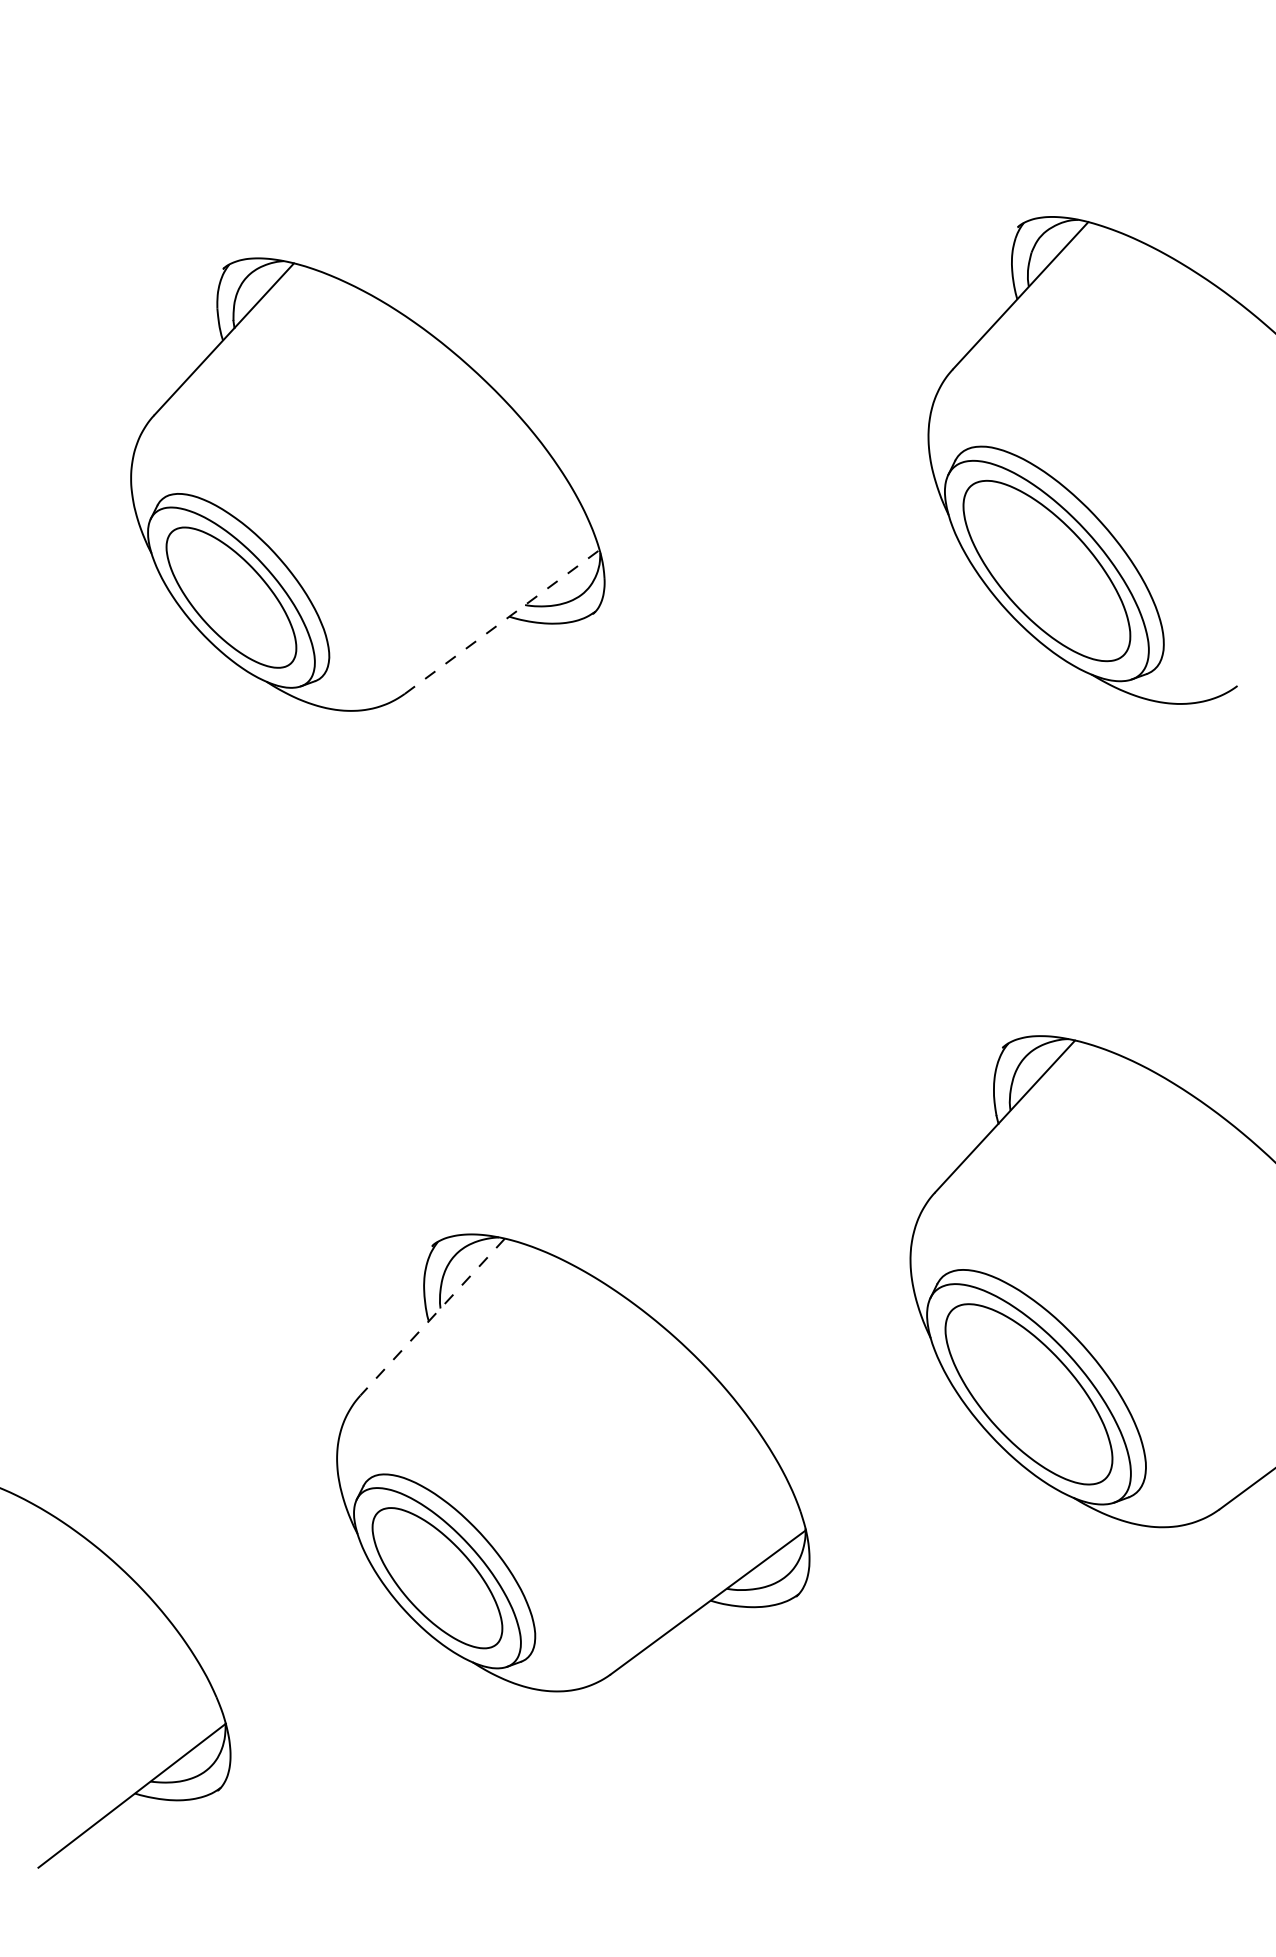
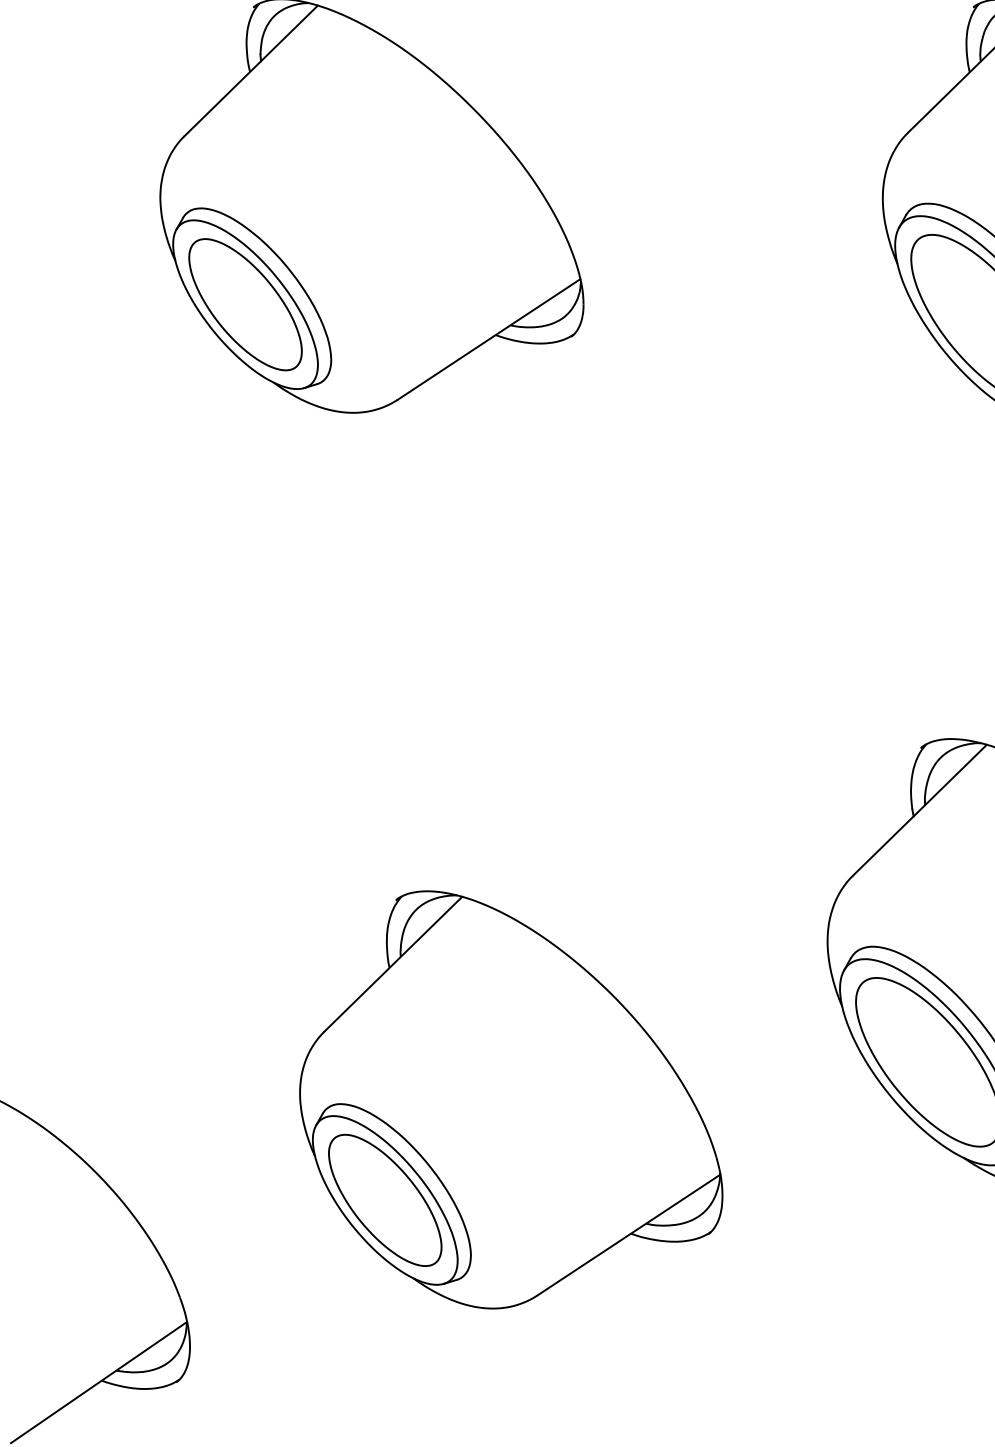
line: (502, 621) -> (489, 339), dashed -> solid
line: (432, 1317) -> (393, 964), dashed -> solid

